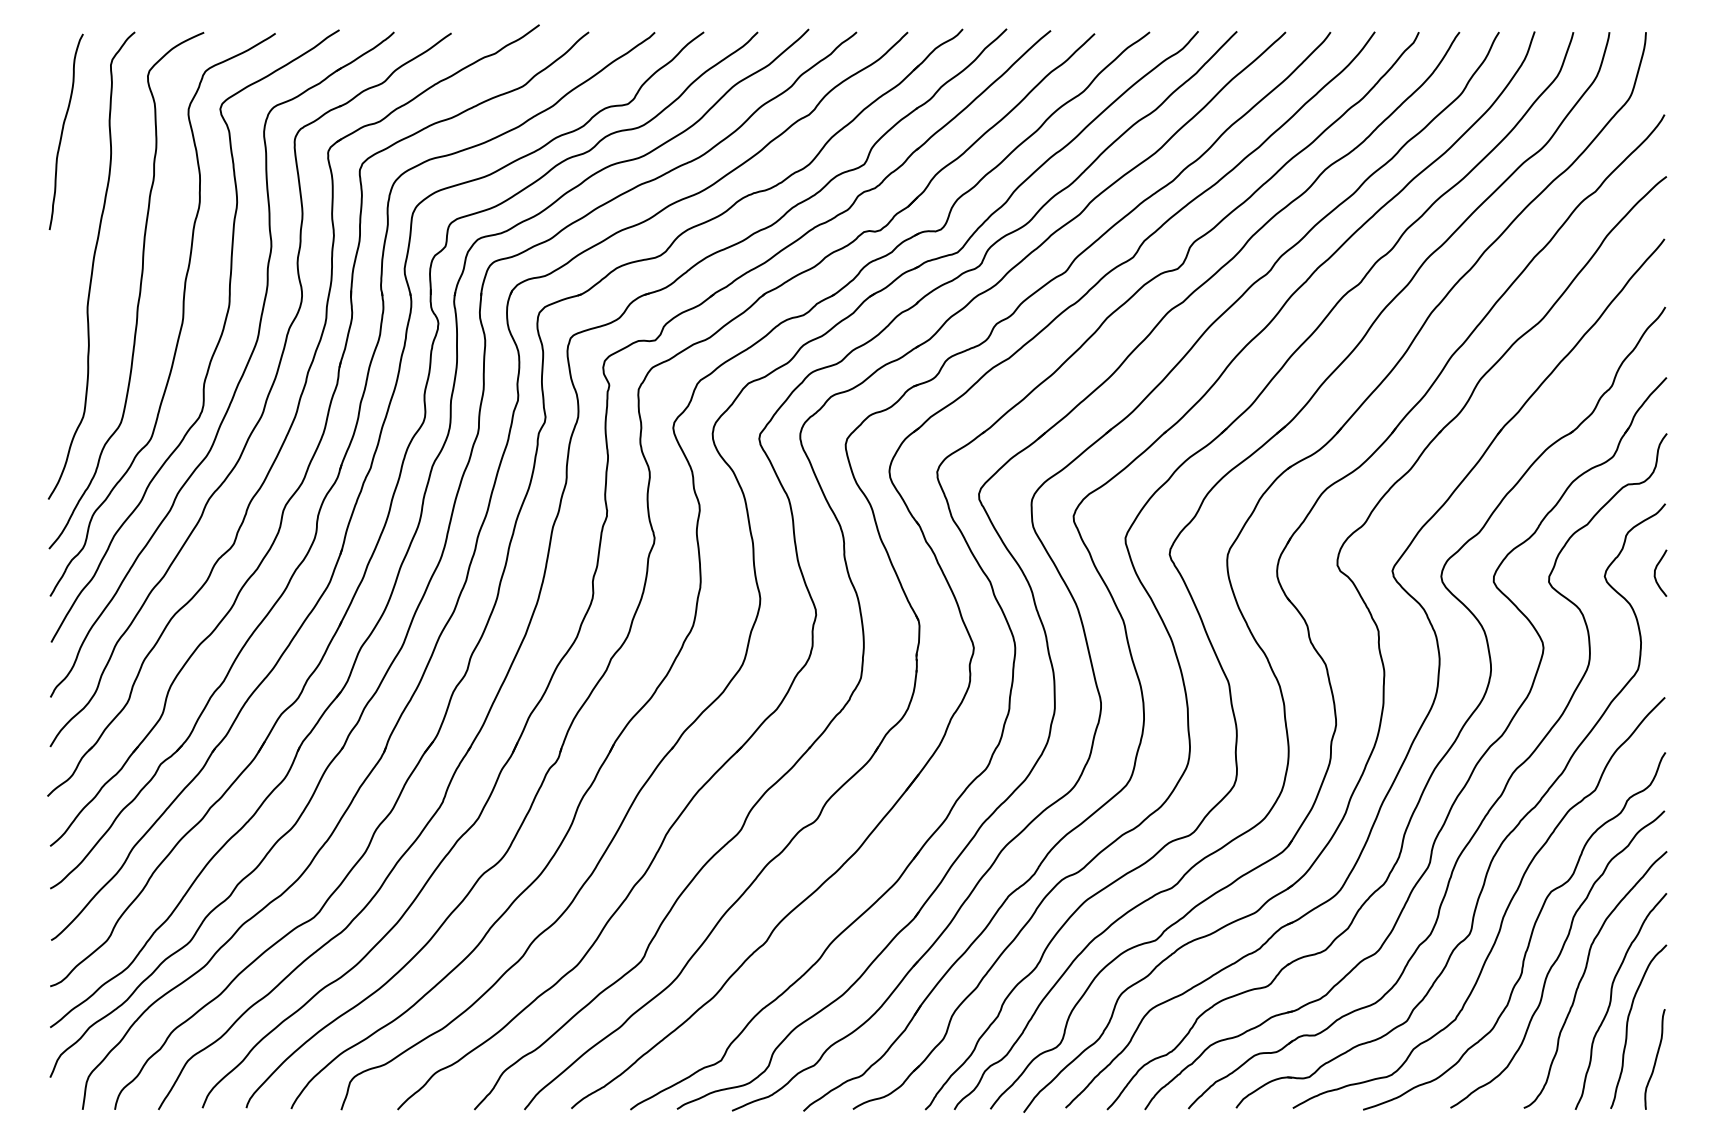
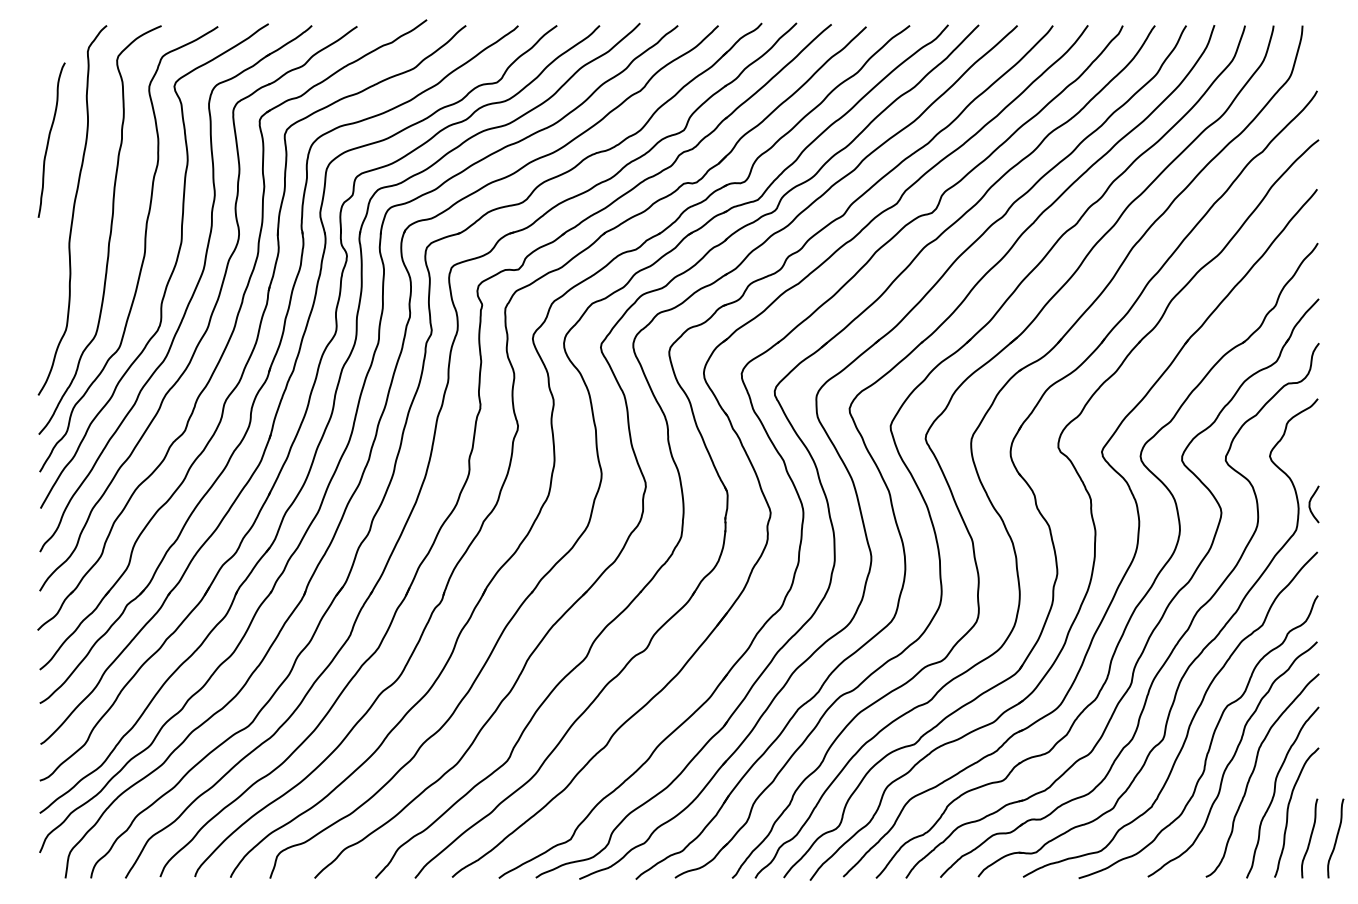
curve: (63, 131) -> (49, 139), moved
curve: (1656, 569) -> (1310, 501), moved
curve: (1688, 1059) -> (1336, 838), added

